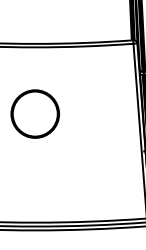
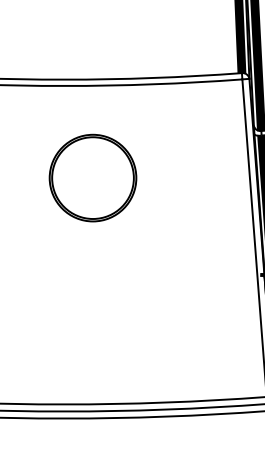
circle: (34, 113) -> (91, 177), moved

